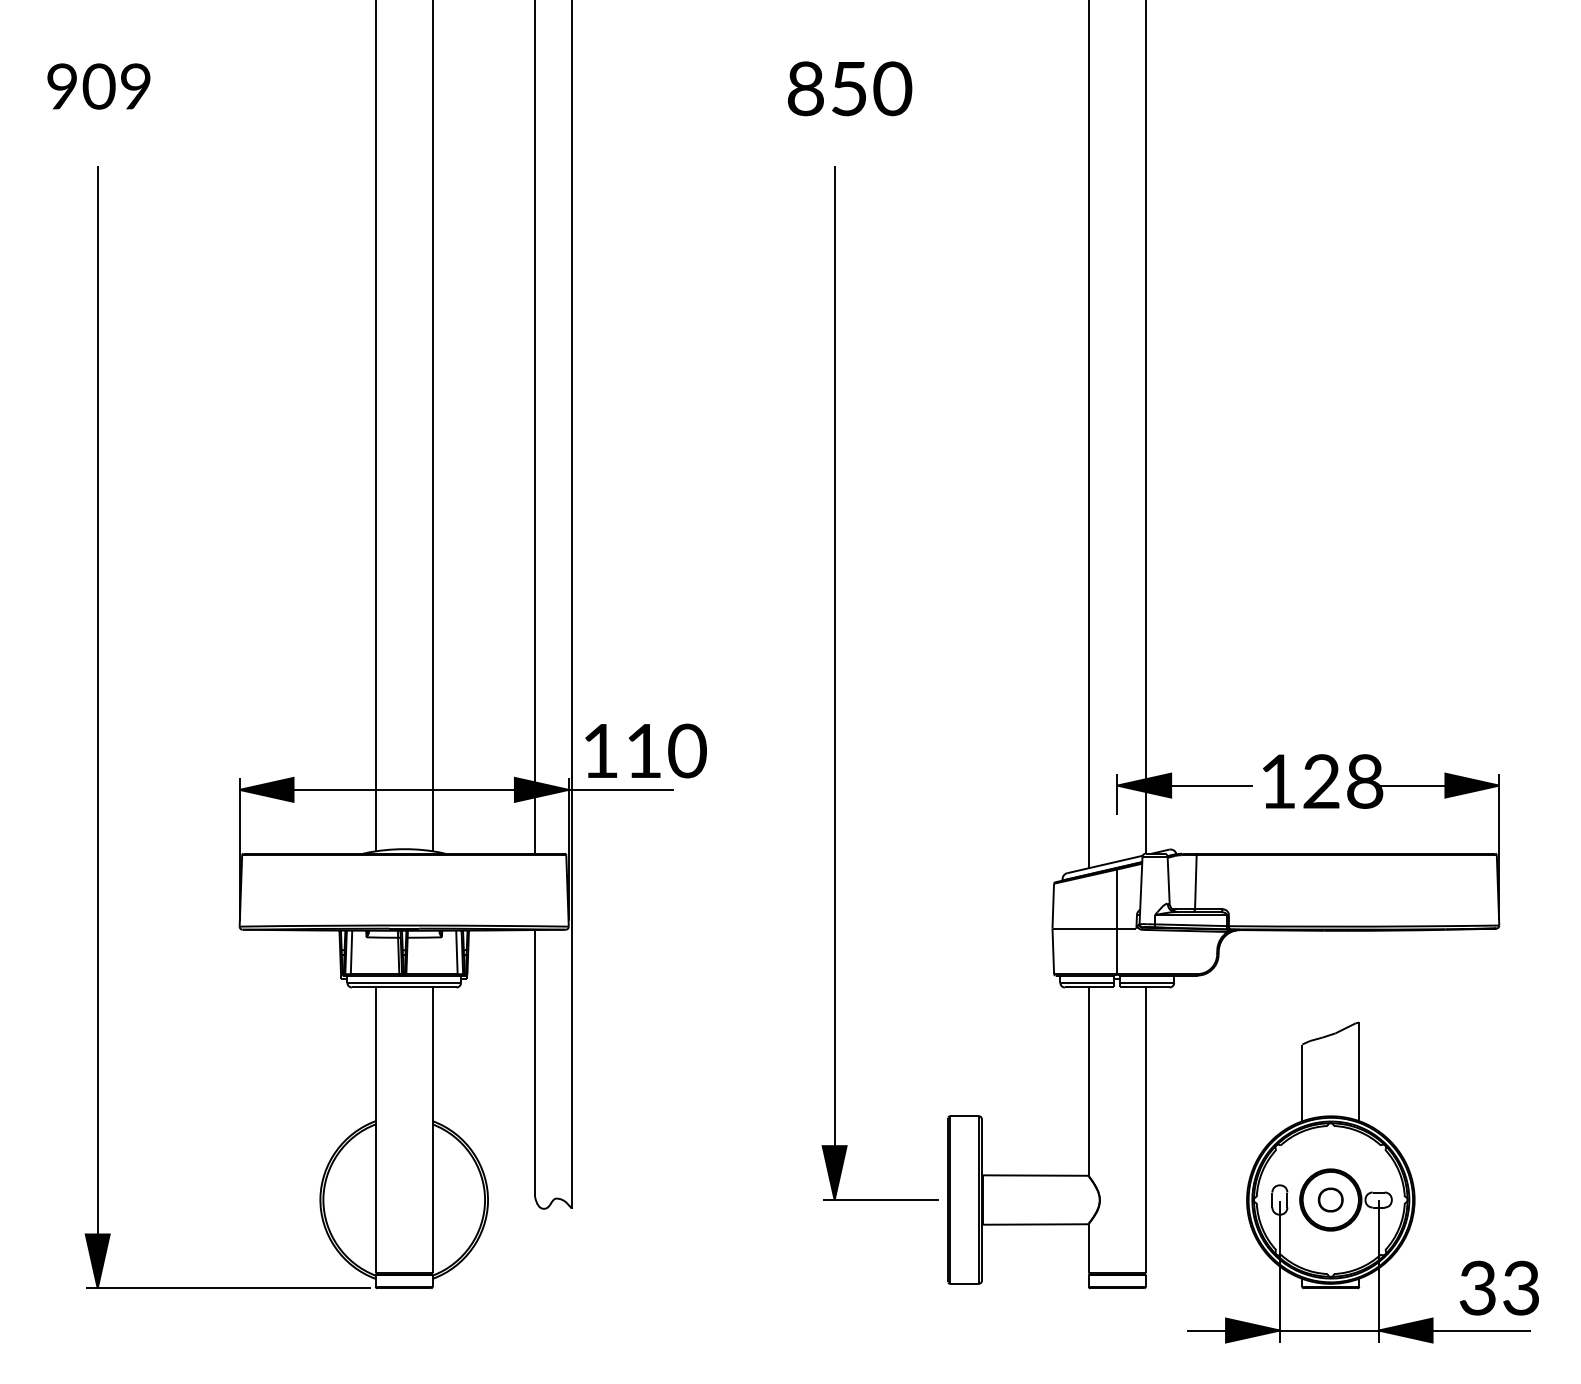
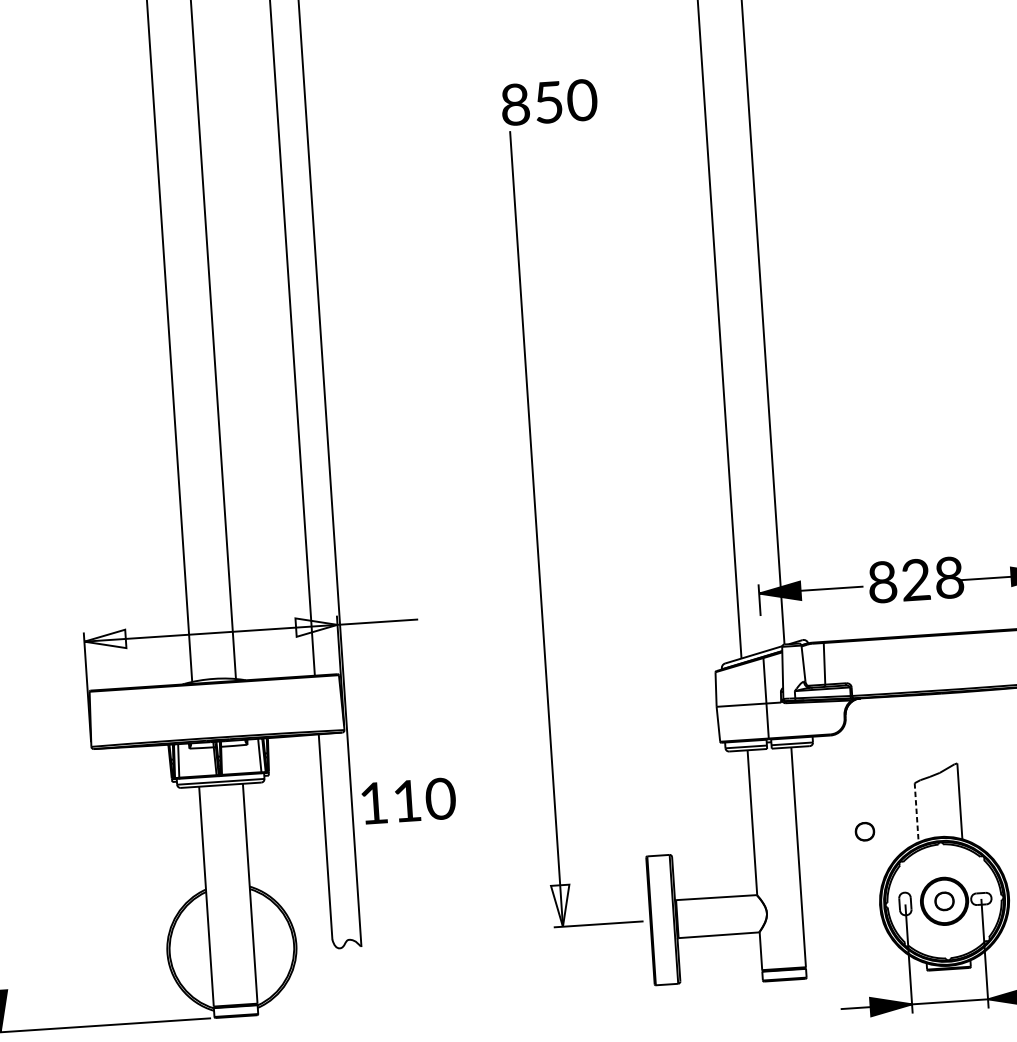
text: (850, 88) -> (549, 102), moved
text: (645, 750) -> (408, 800), moved
text: (1278, 781) -> (882, 582), 128 -> 828
fill: (266, 789) -> (105, 640), removed
fill: (541, 789) -> (316, 625), removed
line: (1302, 1083) -> (916, 813), solid -> dashed
part: (1233, 1102) -> (864, 831), added
fill: (834, 1173) -> (561, 906), removed

